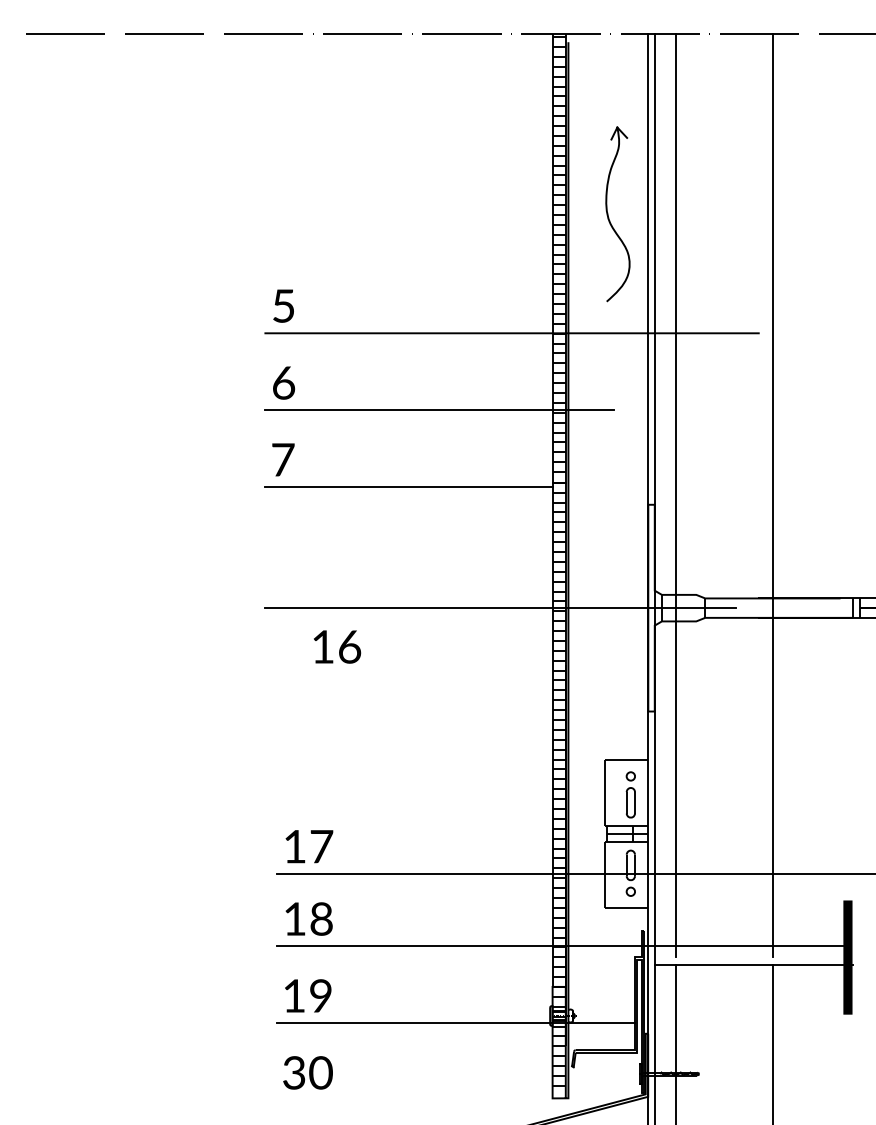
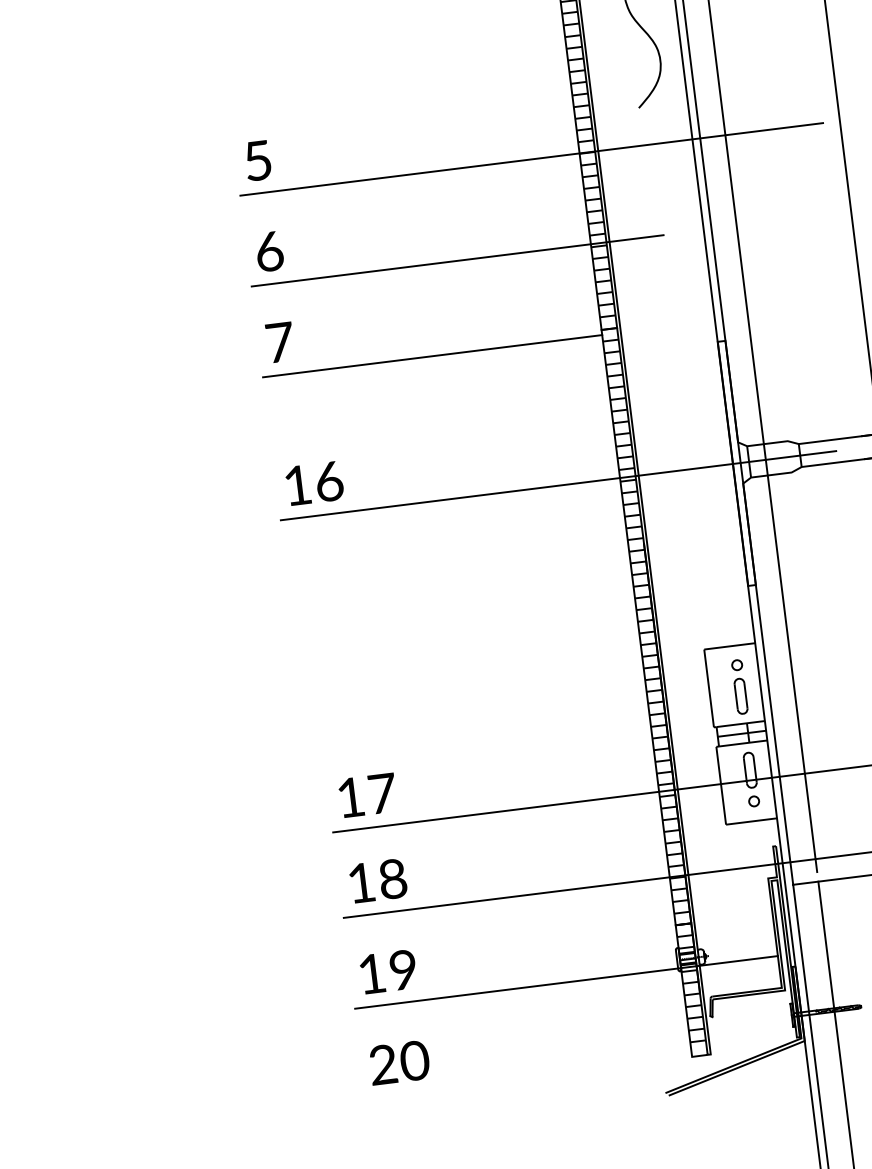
text: (337, 646) -> (314, 482), moved
text: (294, 1073) -> (383, 1065), 30 -> 20

